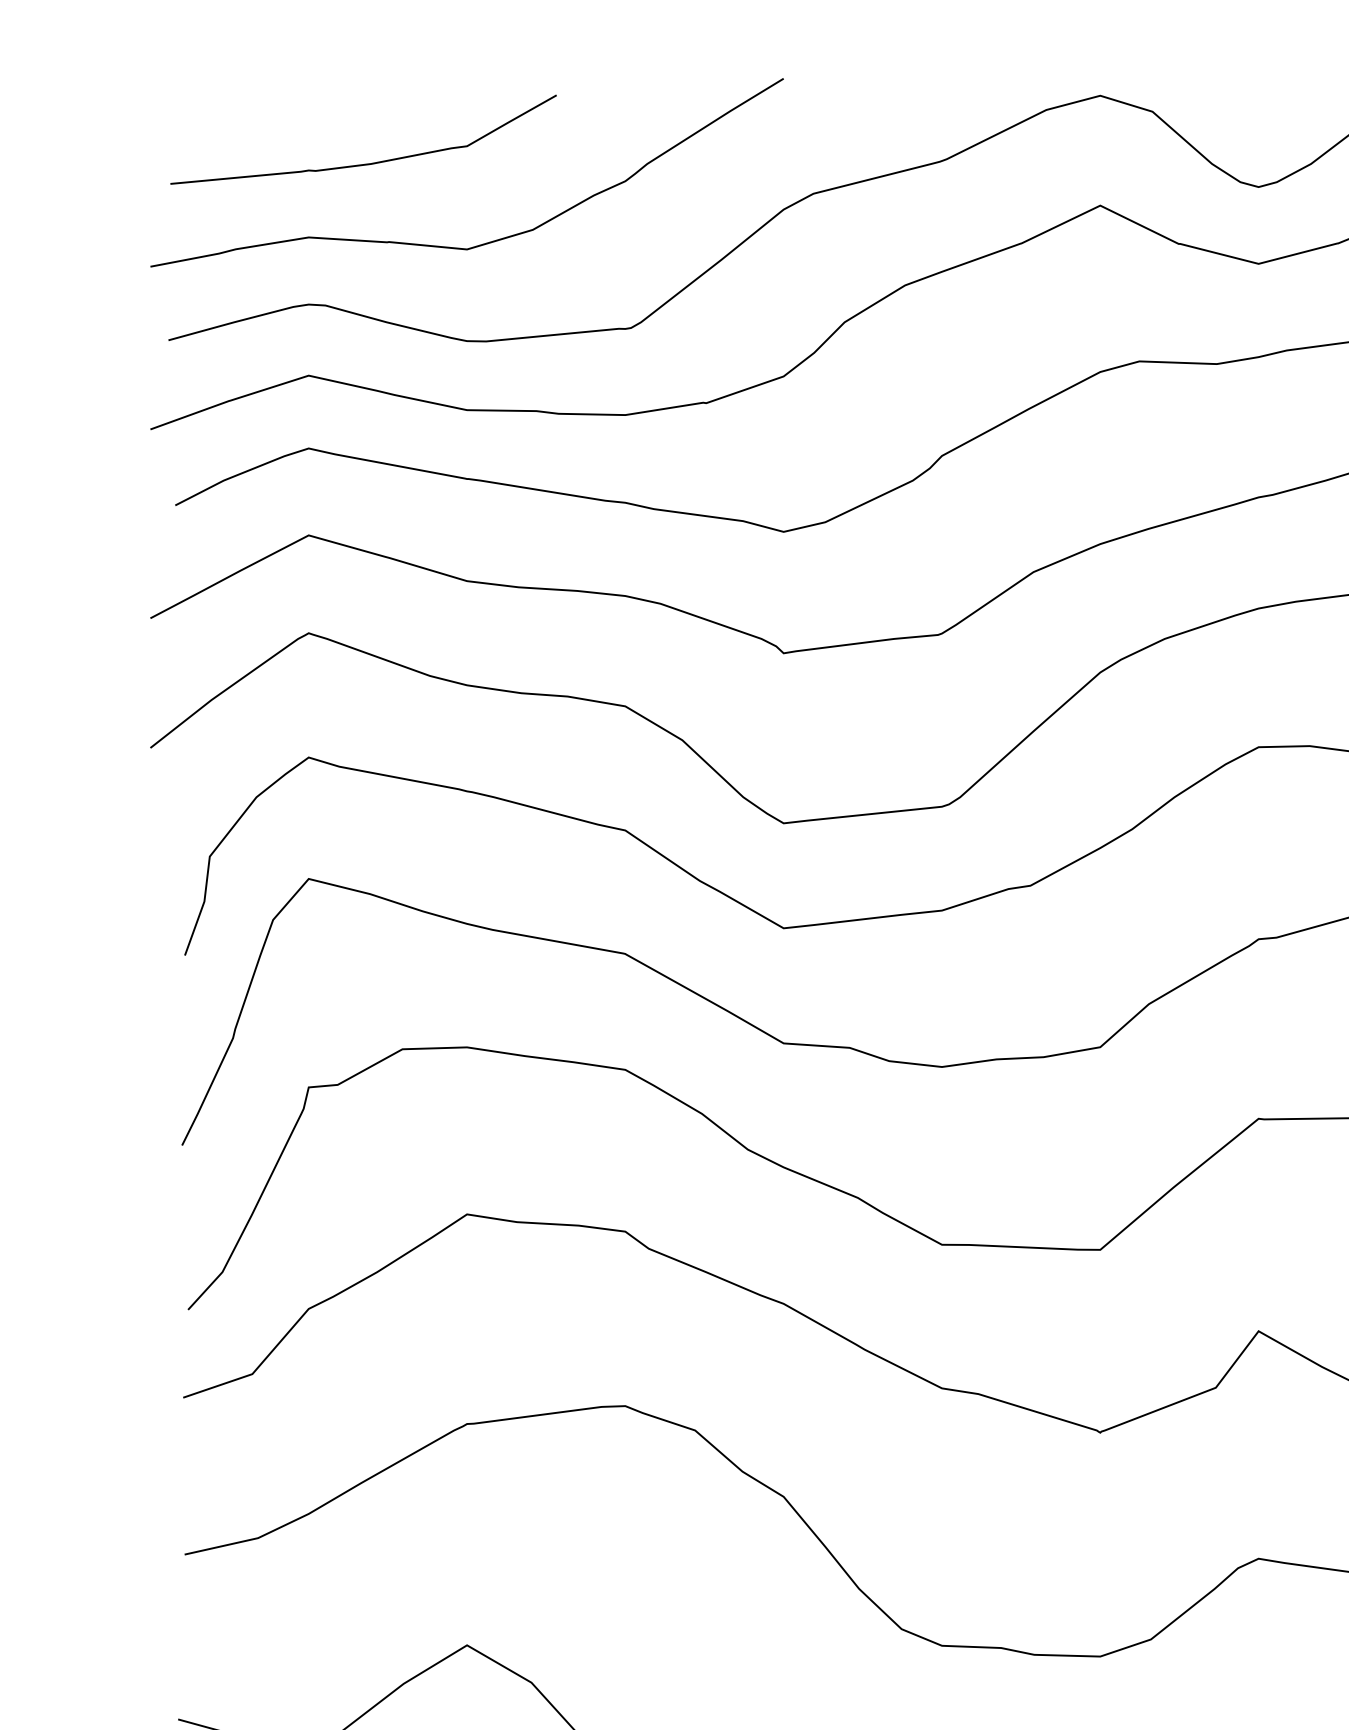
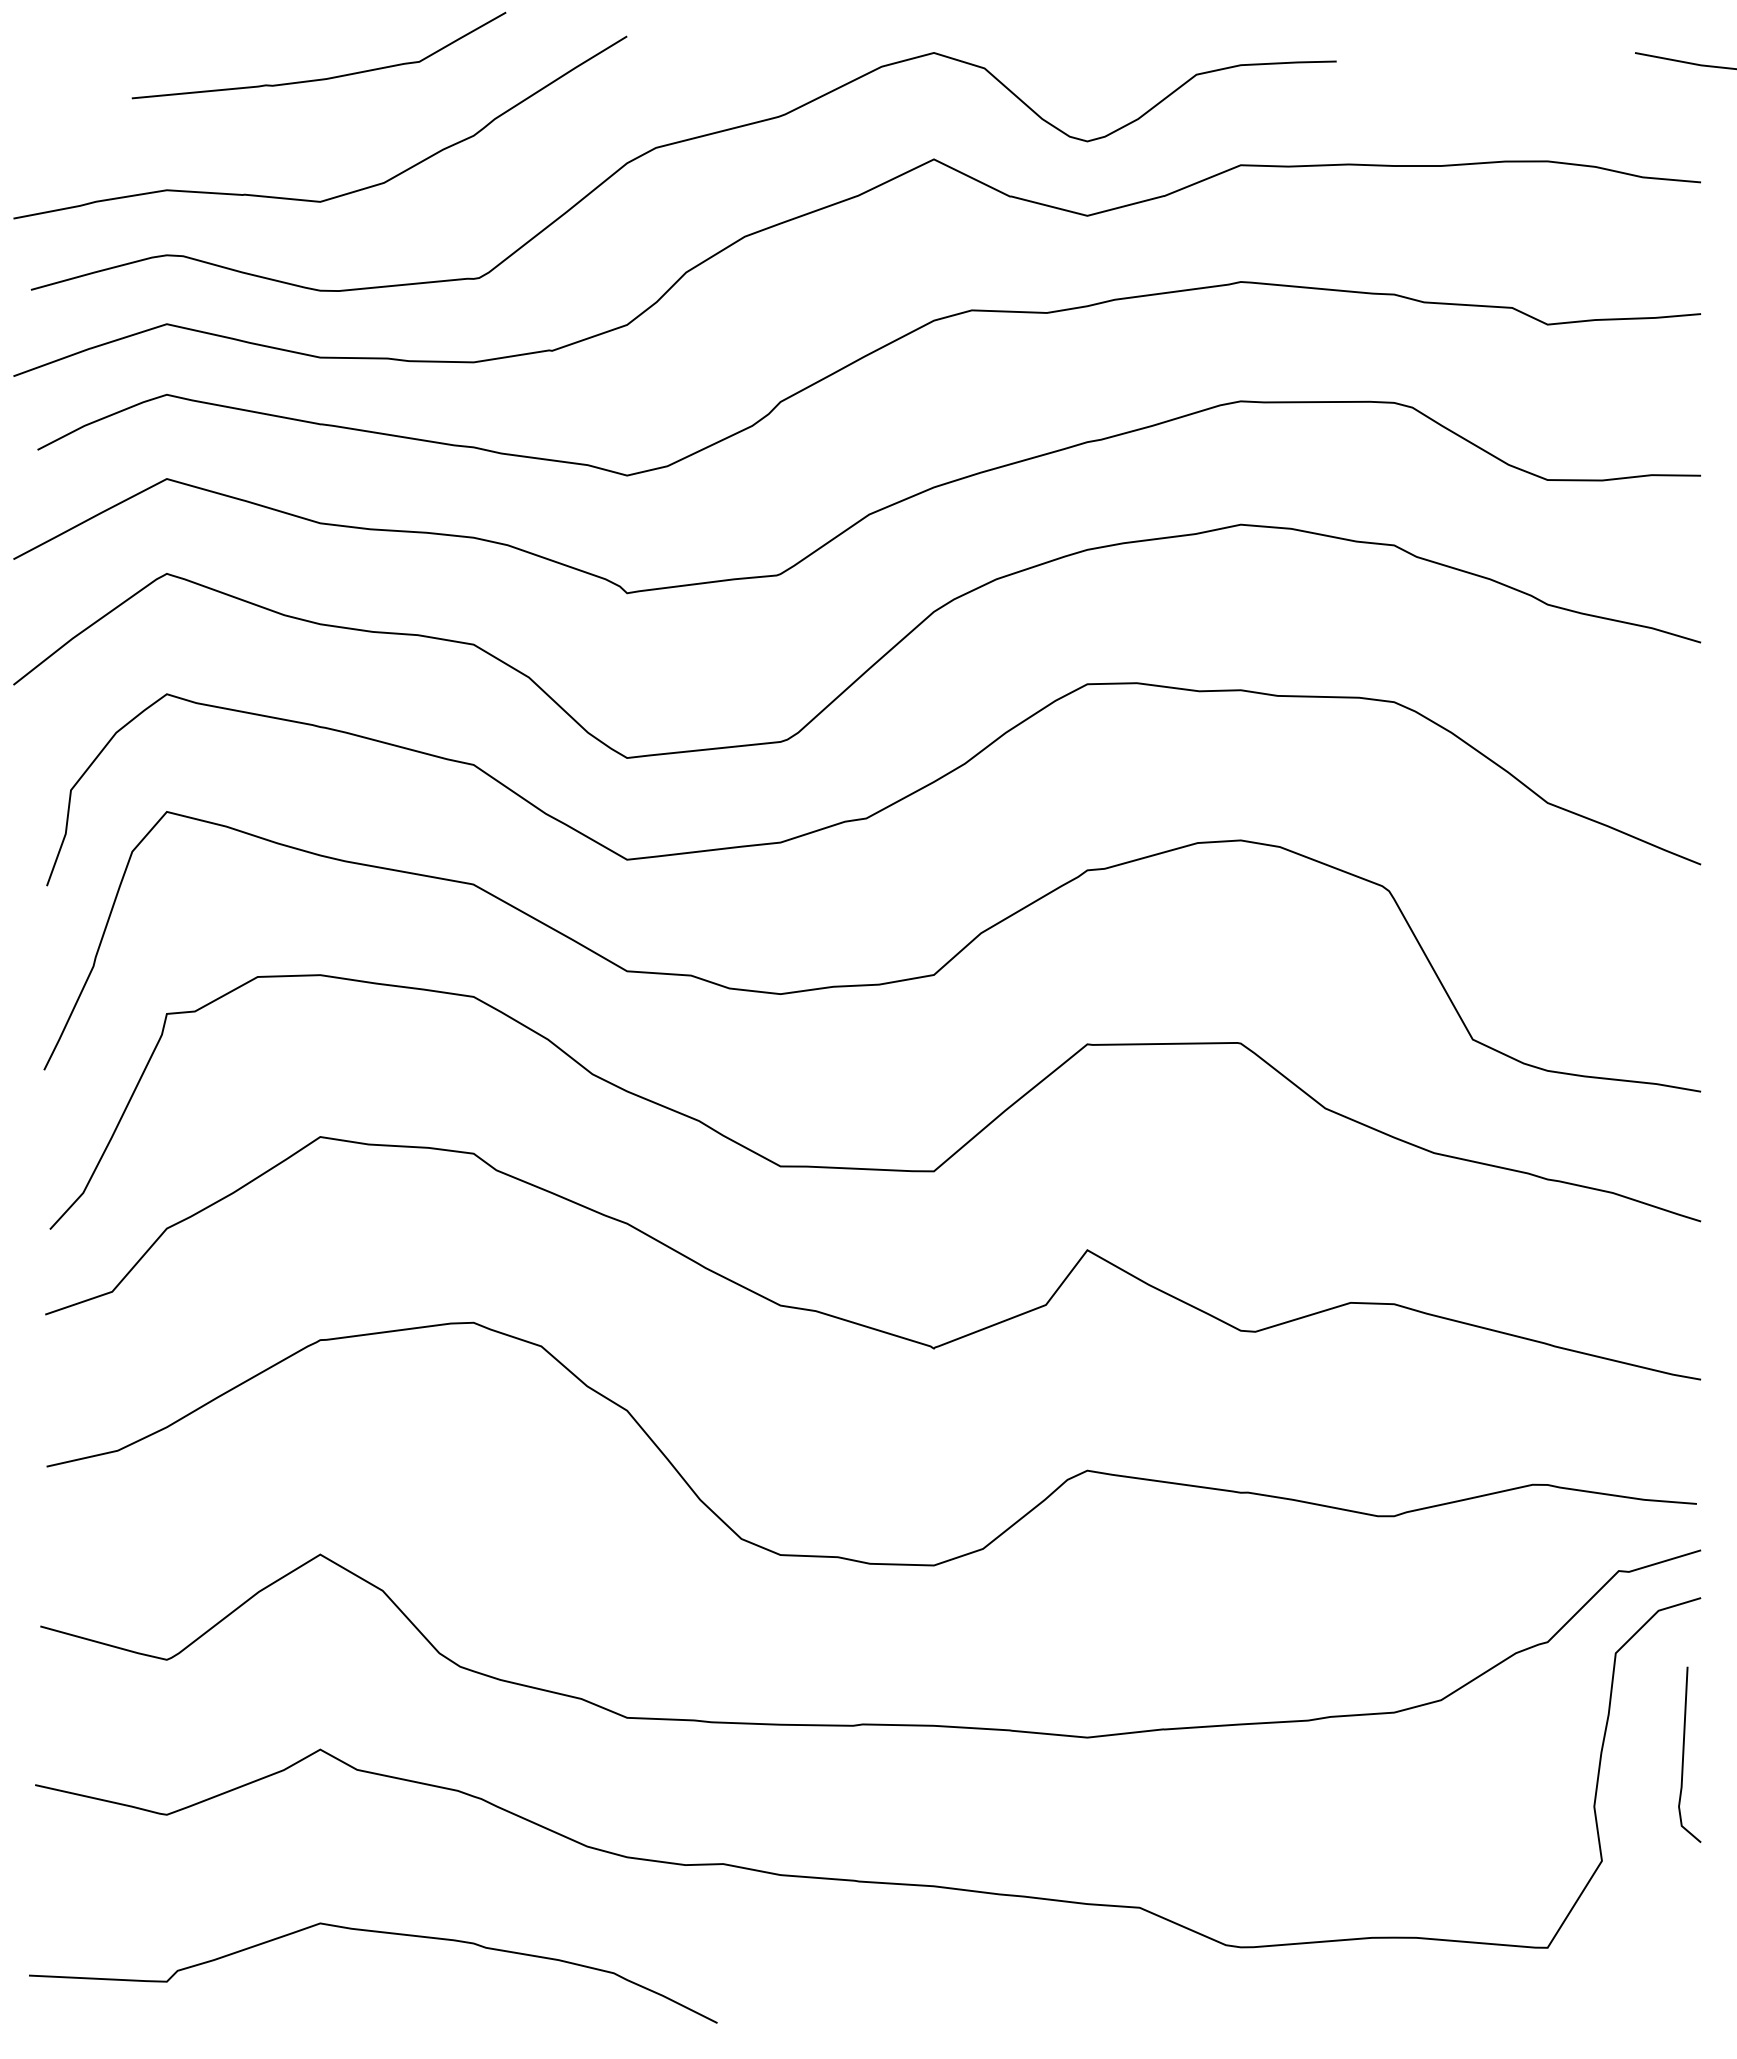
curve: (365, 163) -> (320, 78), moved

